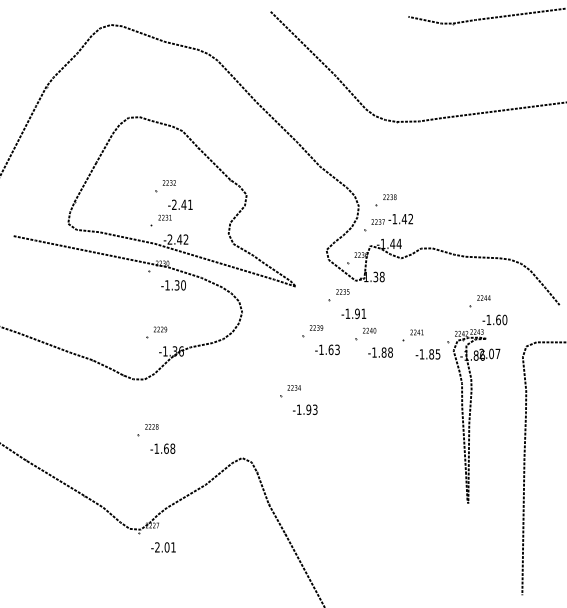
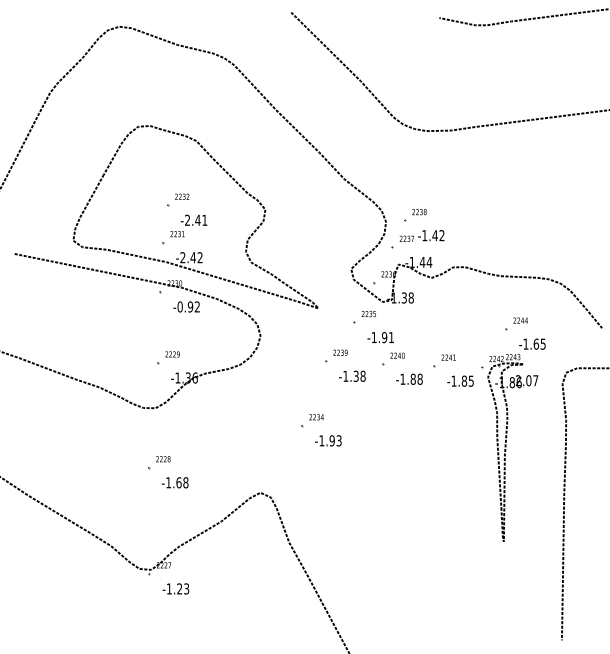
text: (175, 285) -> (188, 307), -1.30 -> -0.92
text: (504, 319) -> (542, 343), -1.60 -> -1.65
text: (333, 349) -> (358, 375), -1.63 -> -1.38
text: (165, 547) -> (178, 589), -2.01 -> -1.23

